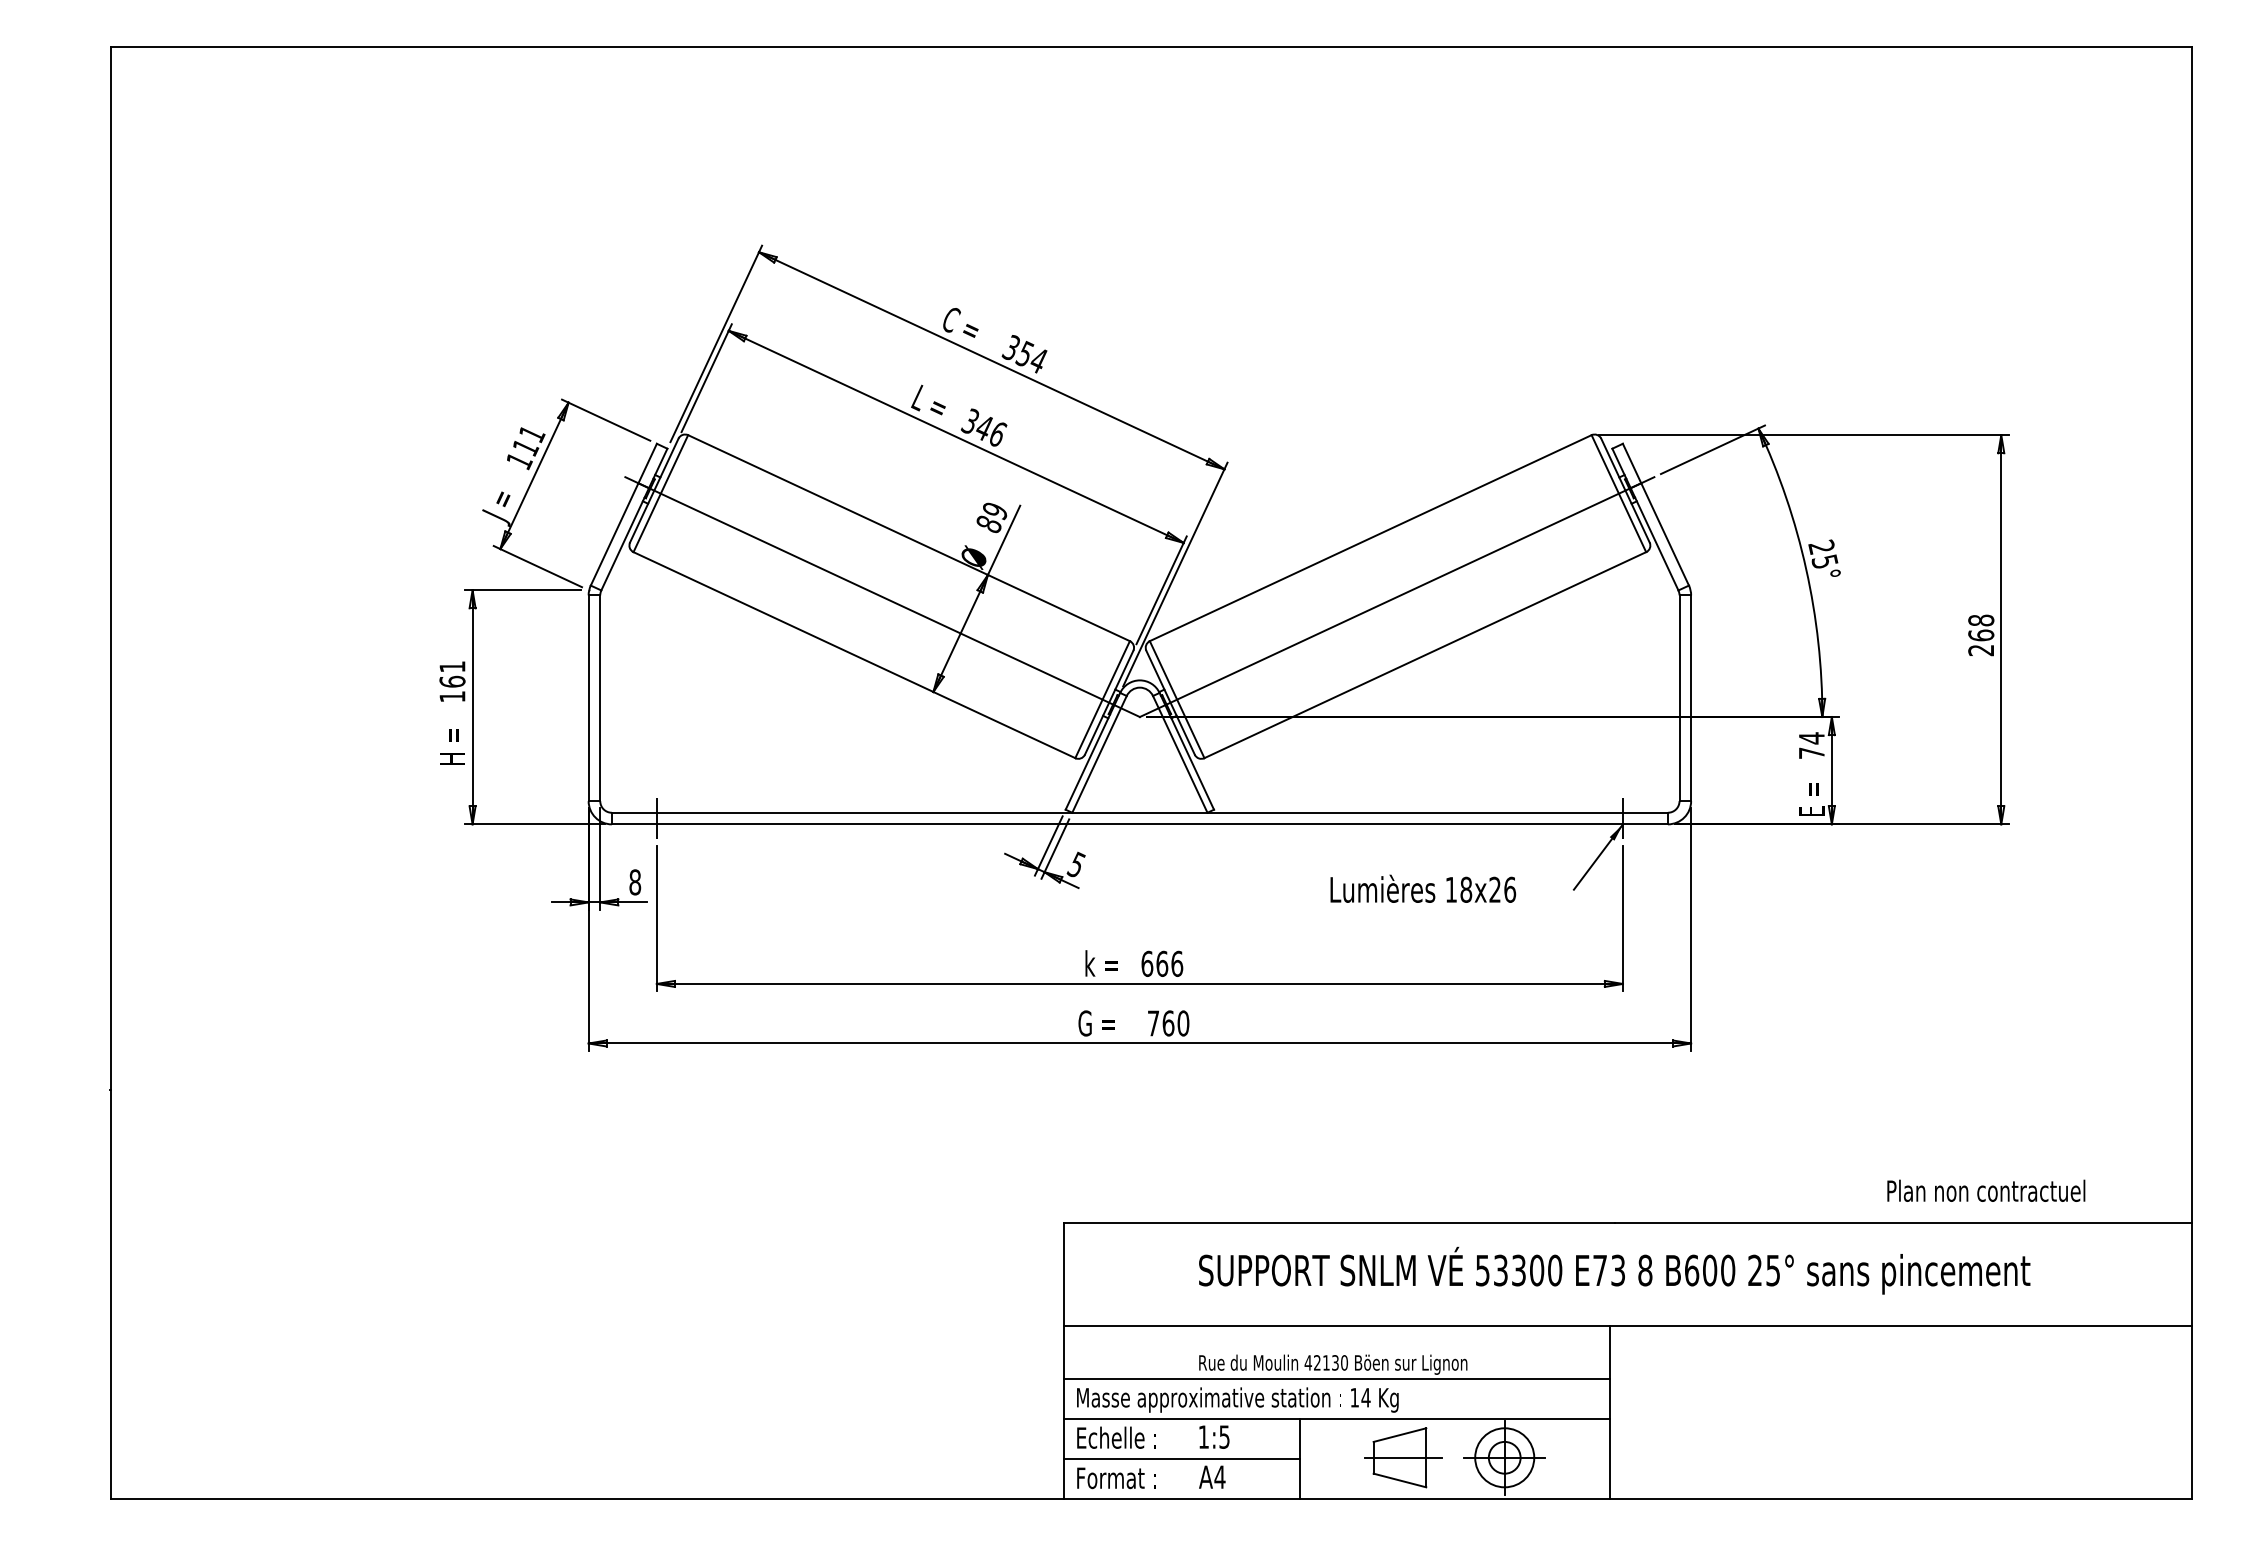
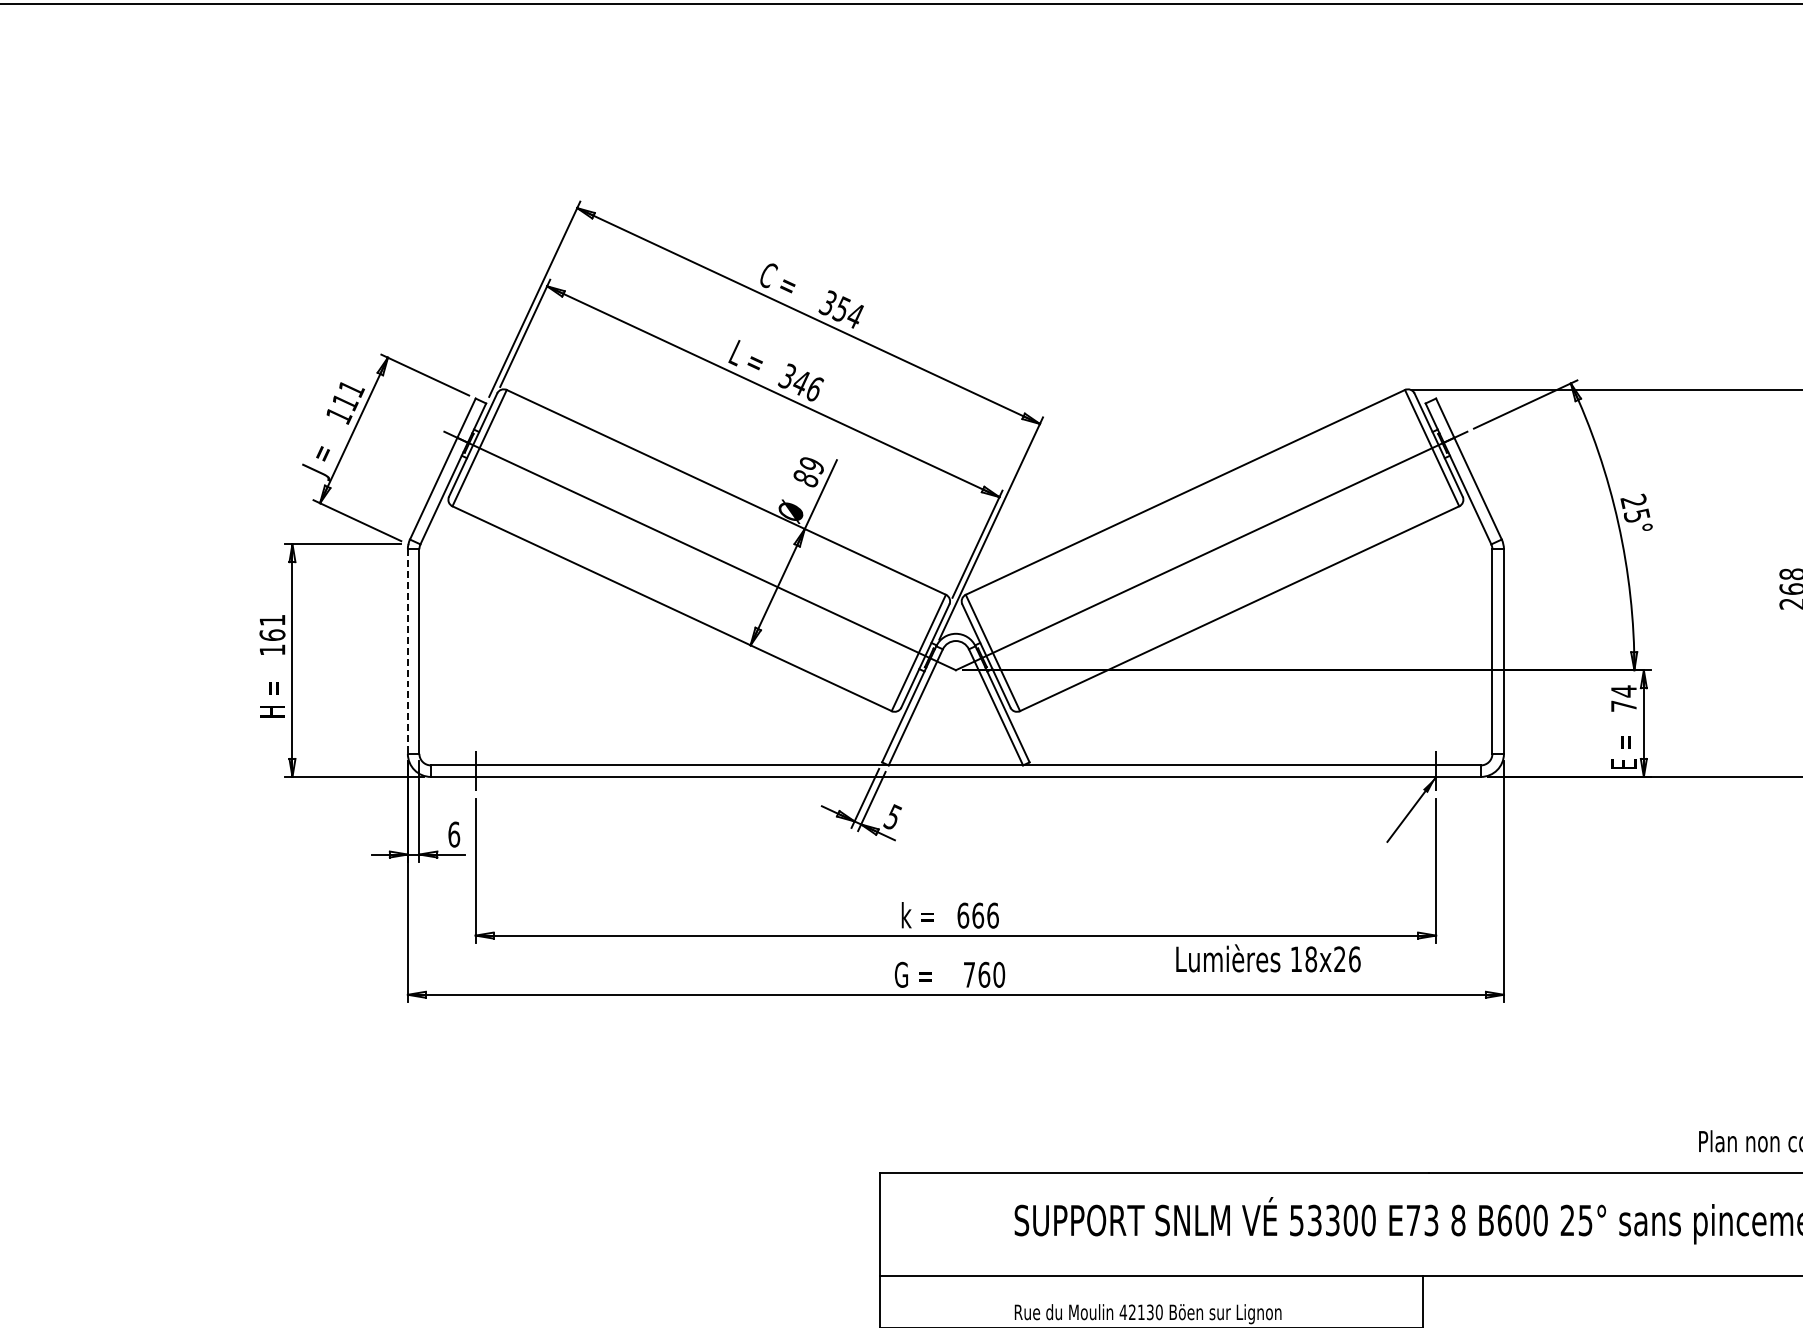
line: (588, 698) -> (407, 651), solid -> dashed
text: (635, 882) -> (454, 834), 8 -> 6
text: (1423, 888) -> (1268, 958), moved

